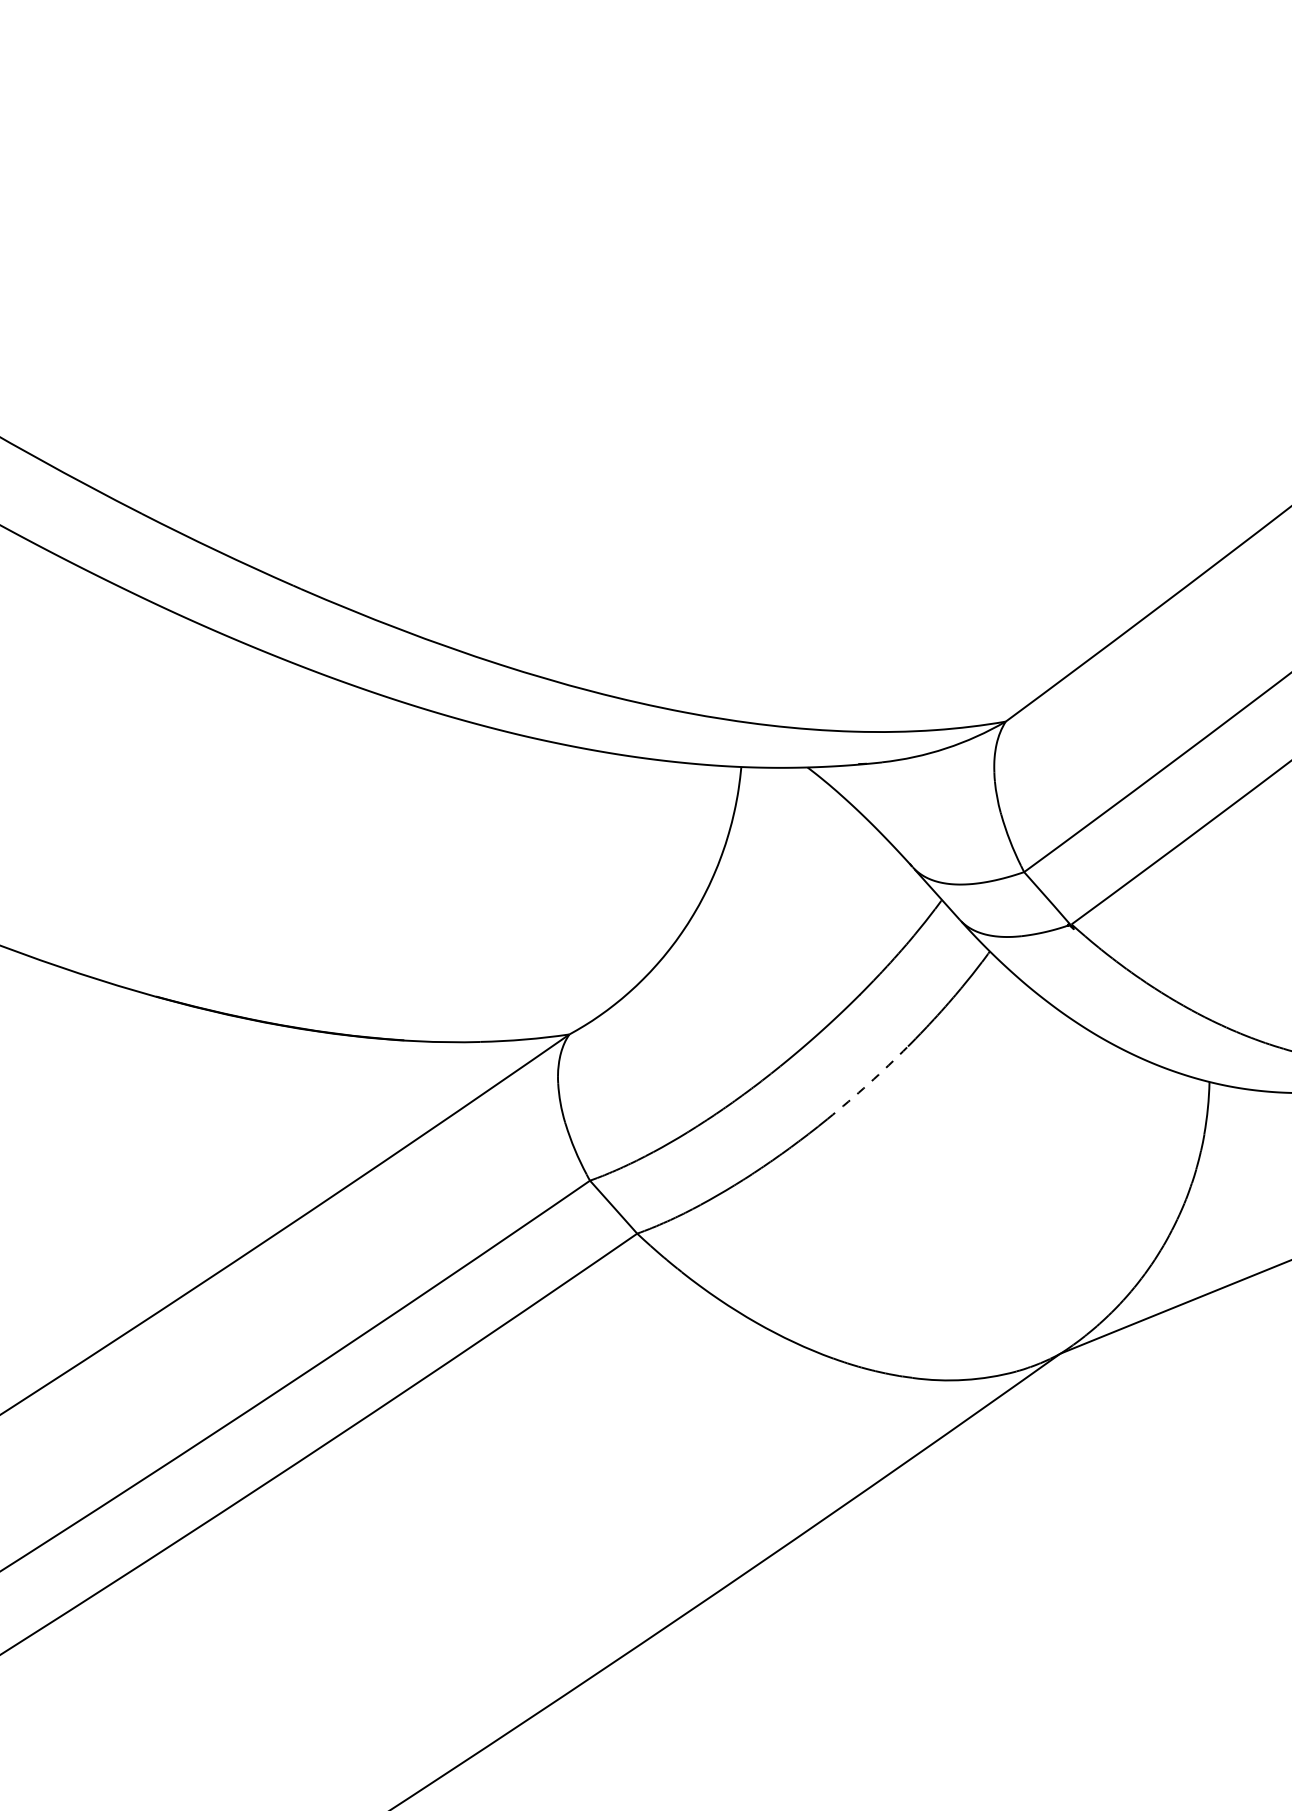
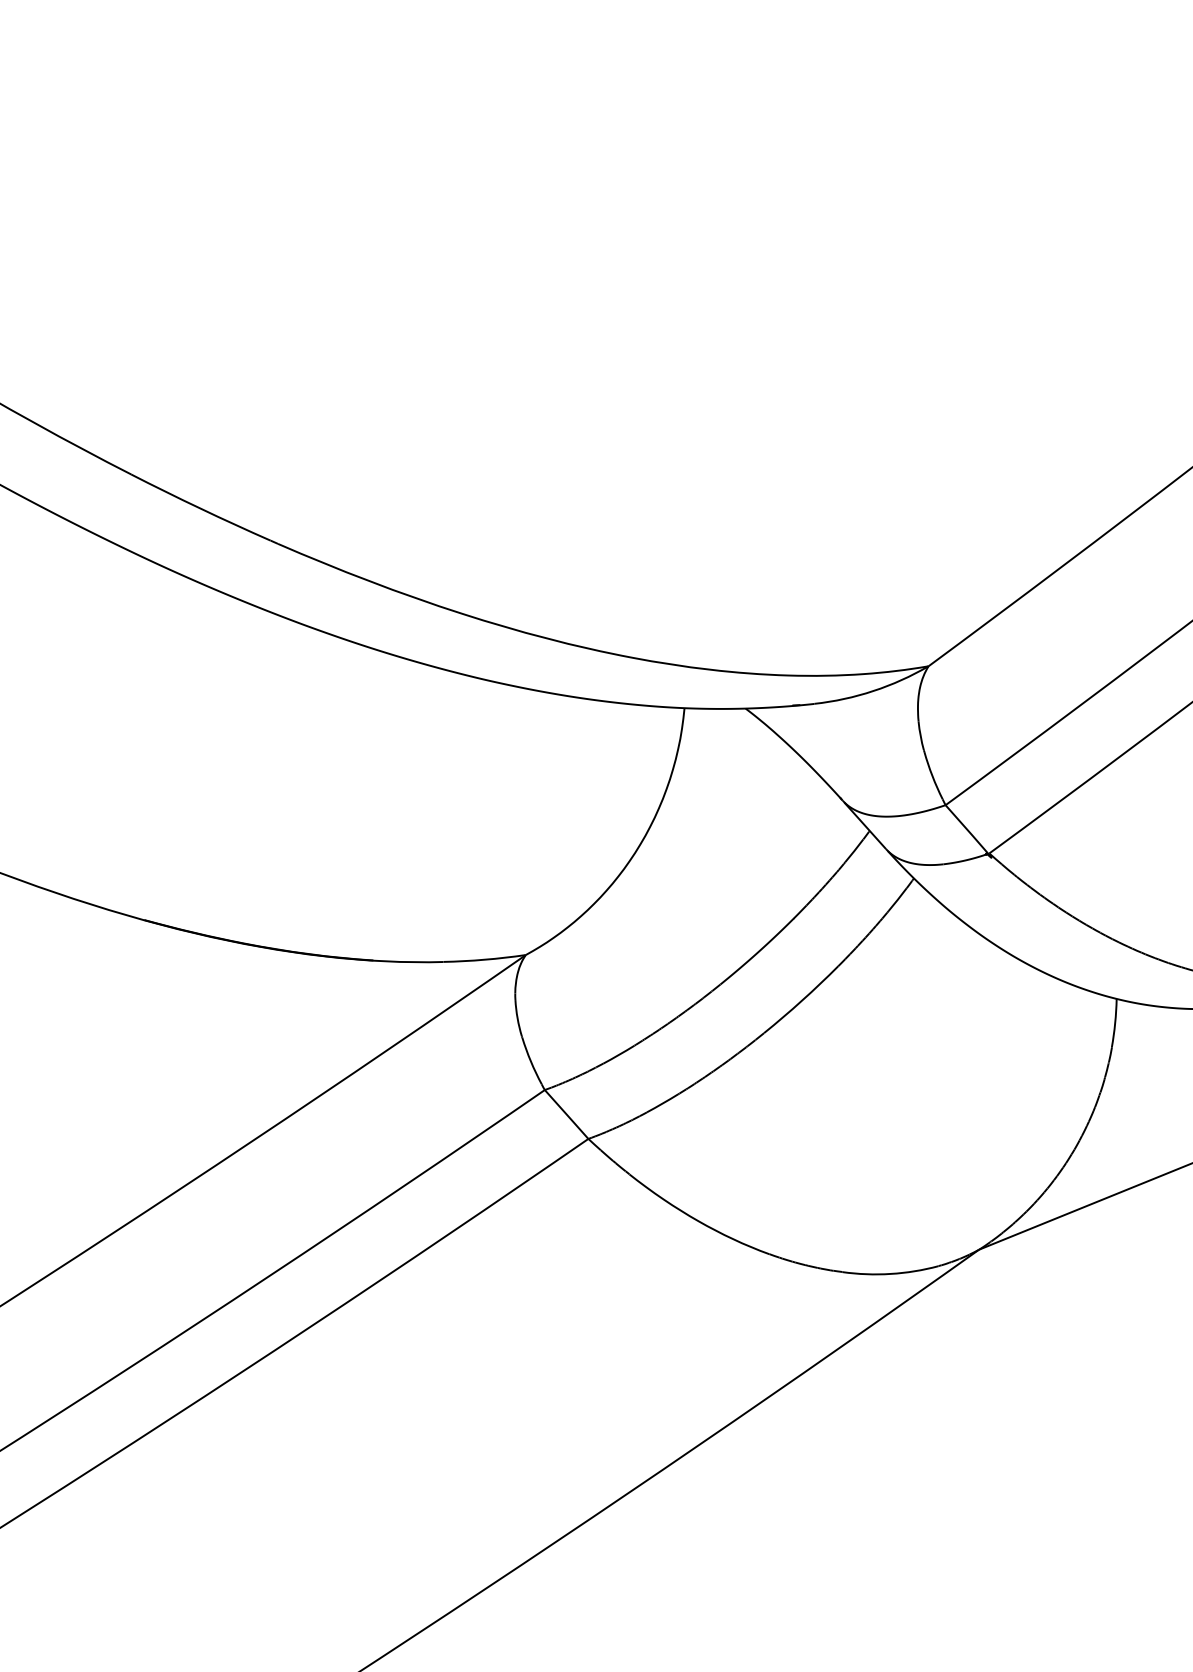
arc: (868, 1083) -> (801, 1000), dashed -> solid

